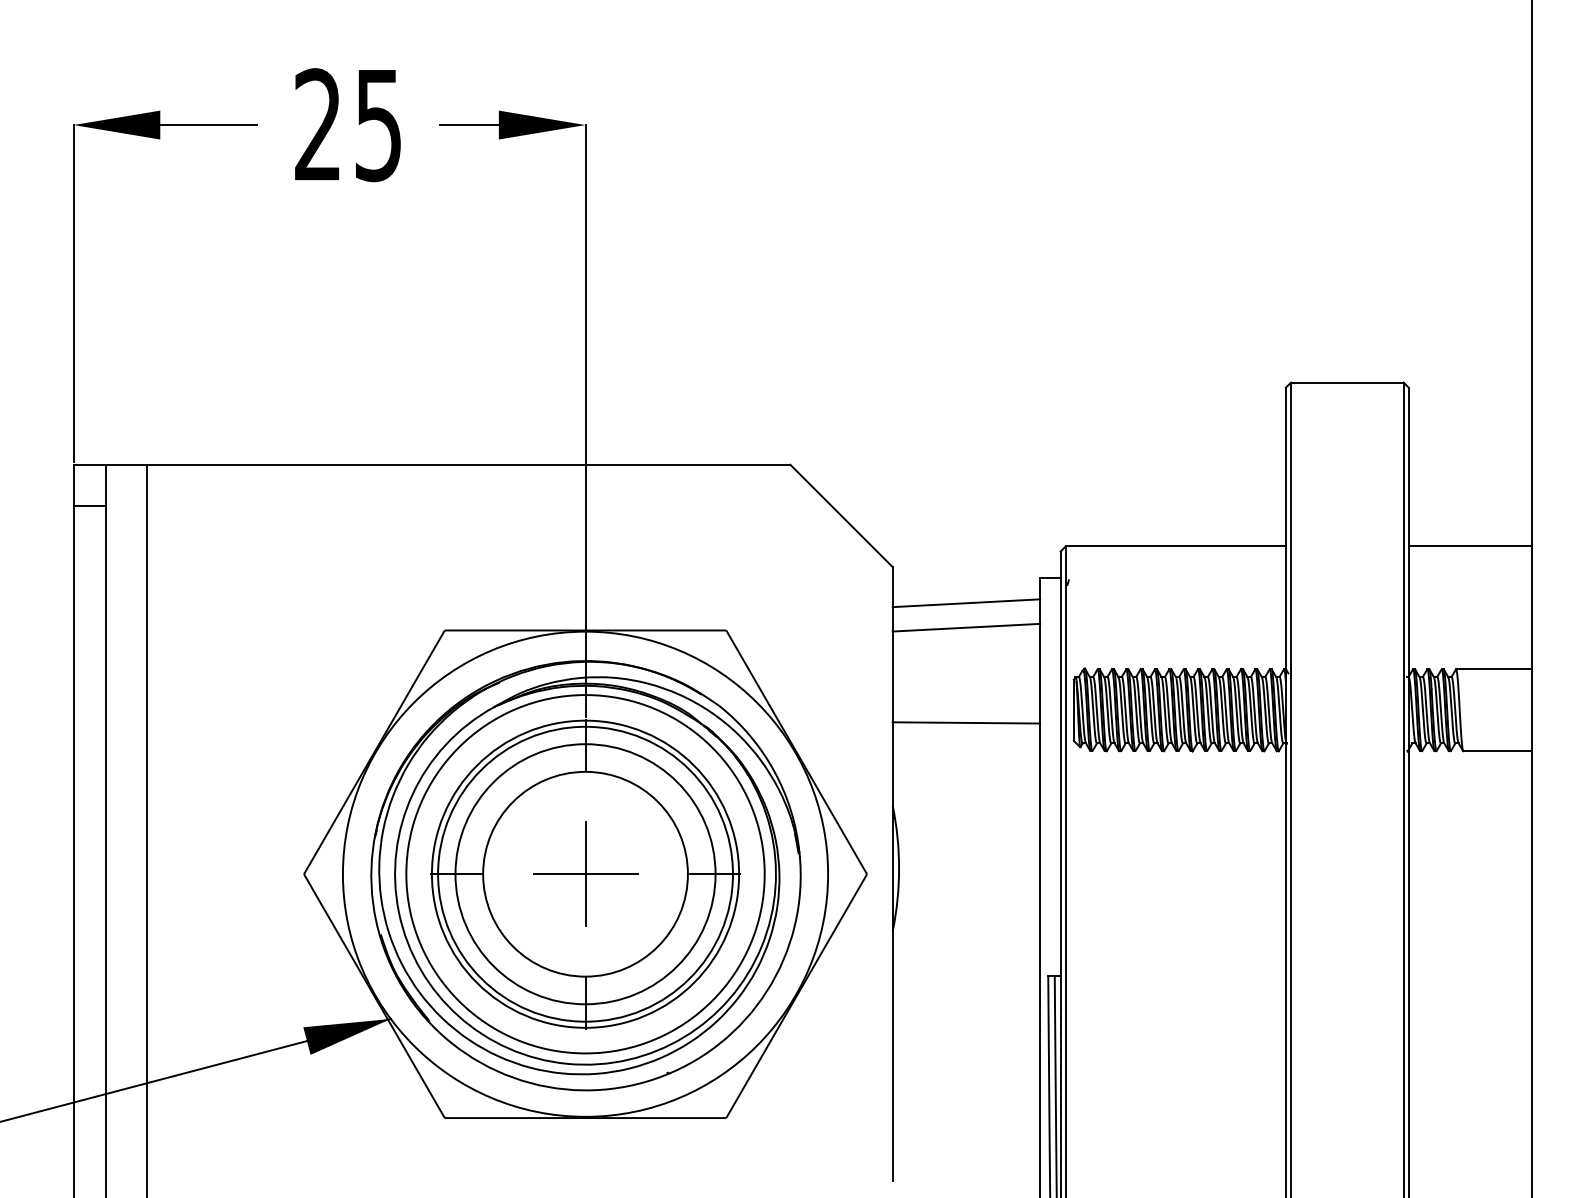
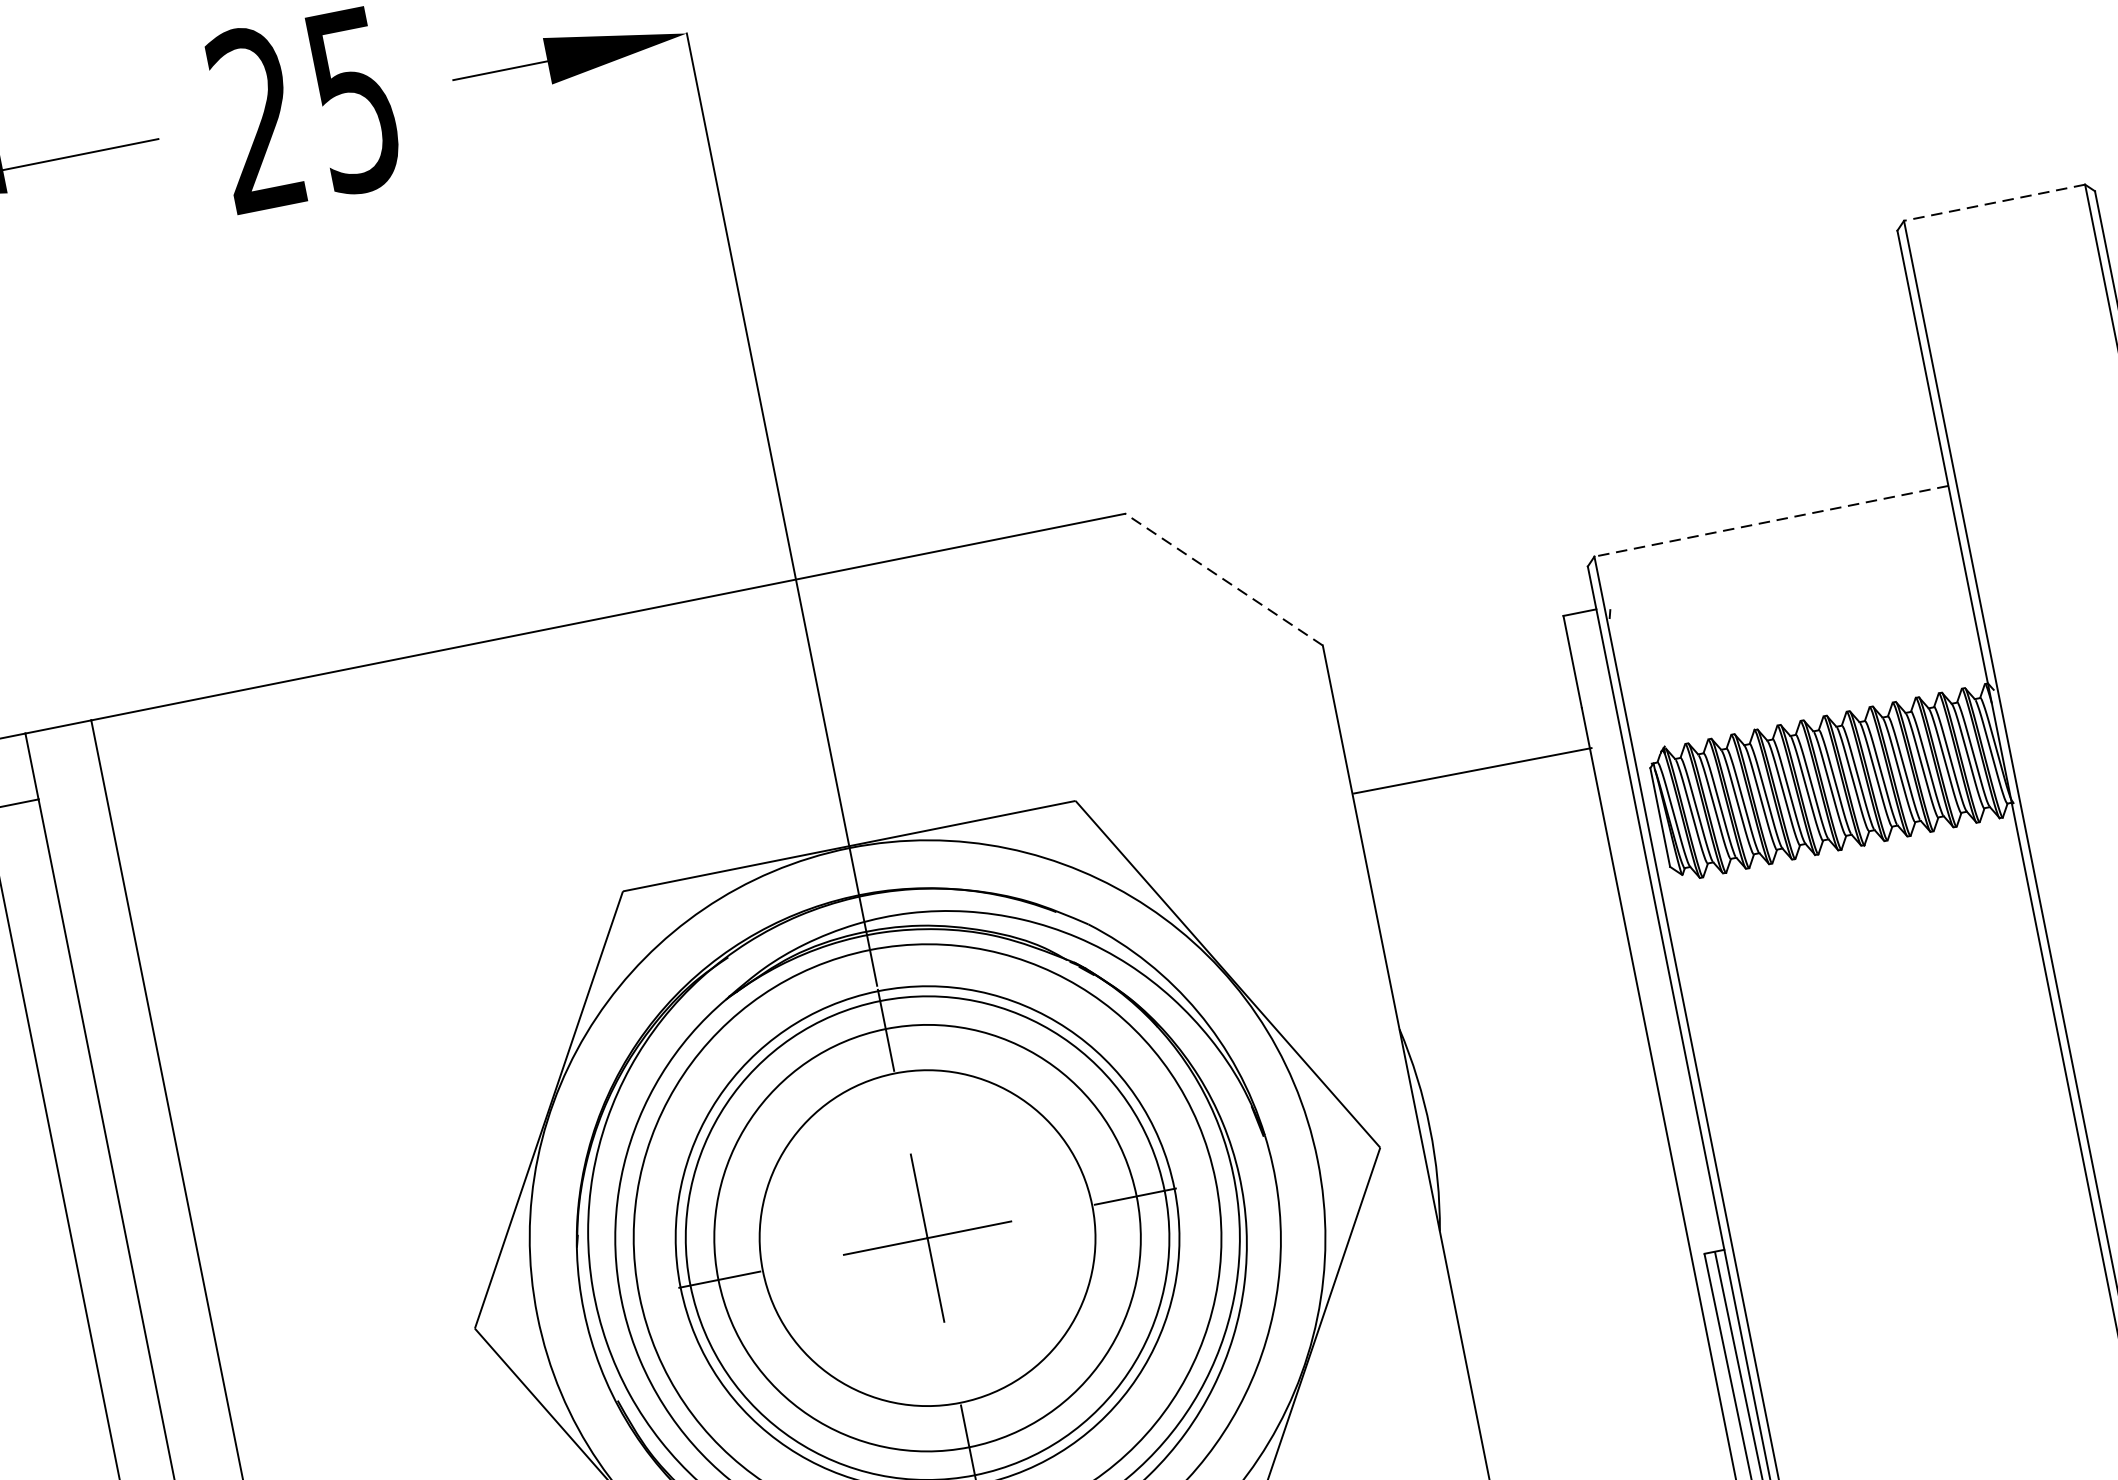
line: (1346, 382) -> (1993, 202), solid -> dashed
line: (841, 515) -> (1223, 579), solid -> dashed
line: (1175, 546) -> (1770, 521), solid -> dashed
line: (966, 603) -> (1453, 680), removed
line: (966, 627) -> (1460, 718), removed
line: (966, 722) -> (1472, 770), moved

